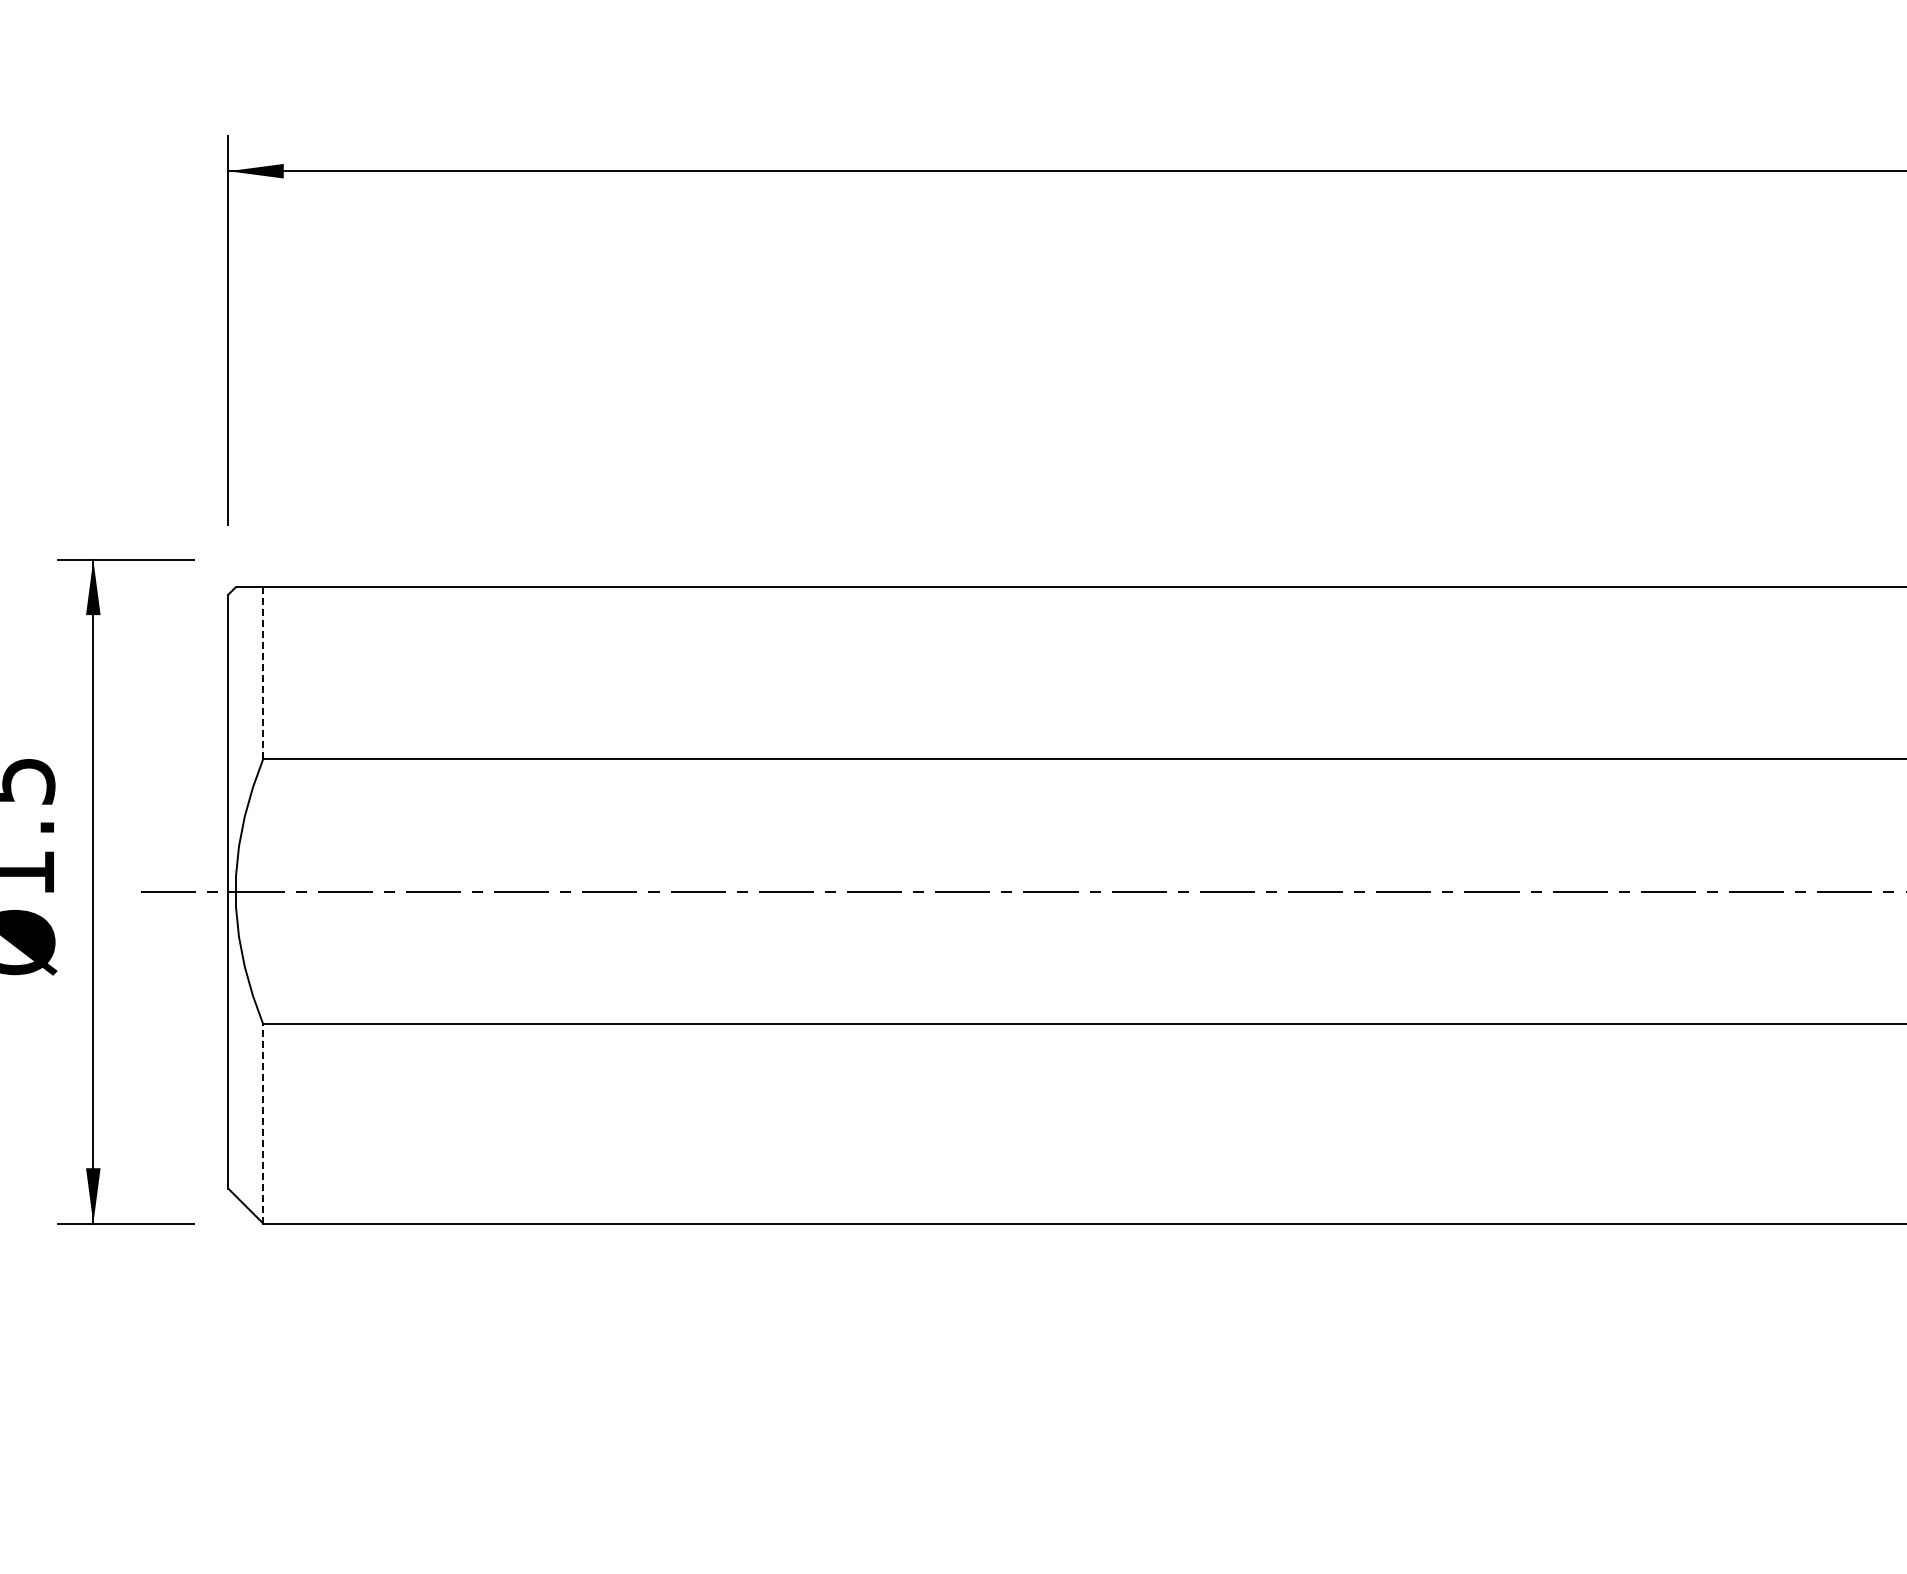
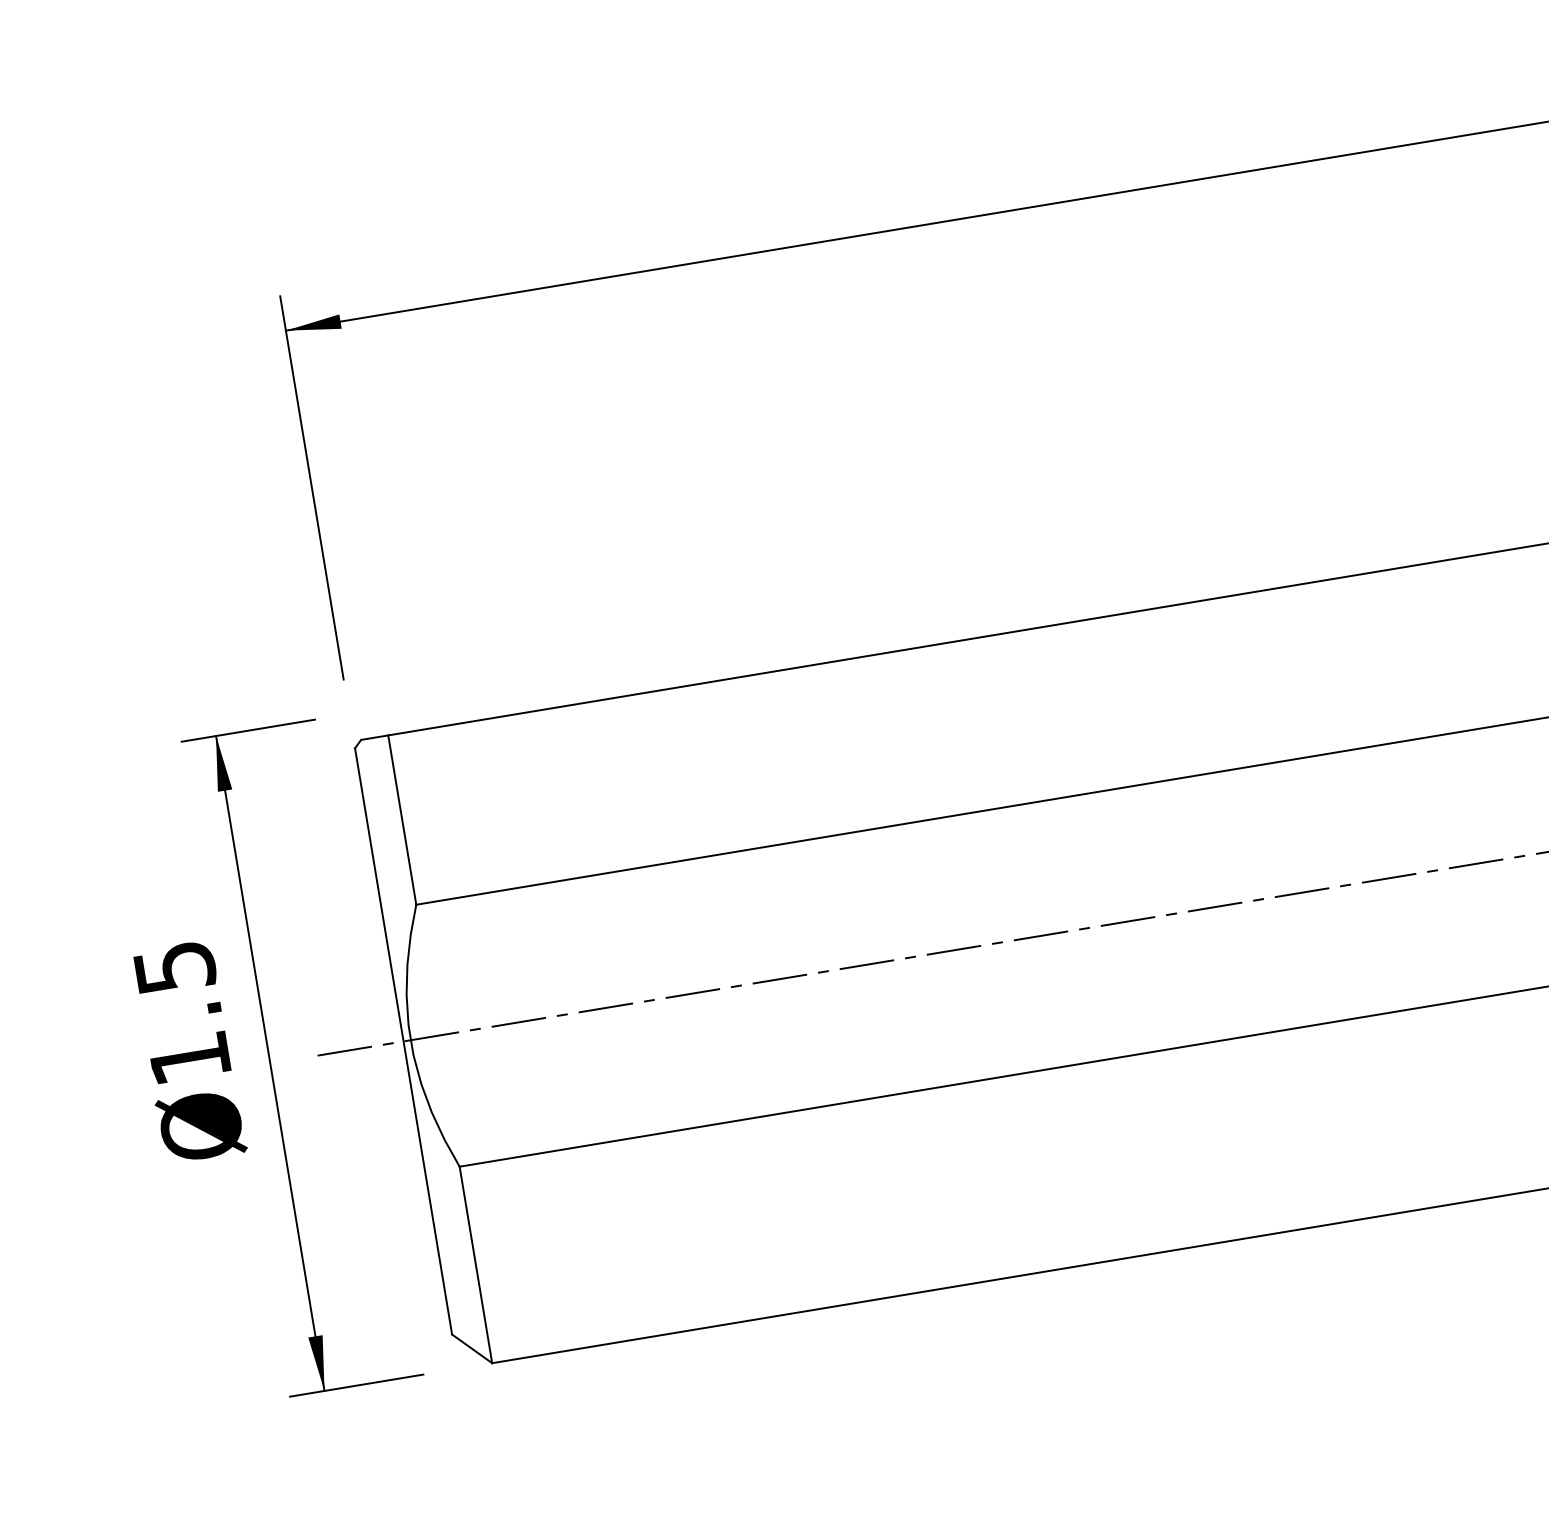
line: (263, 673) -> (402, 820), dashed -> solid
line: (263, 1124) -> (476, 1265), dashed -> solid

